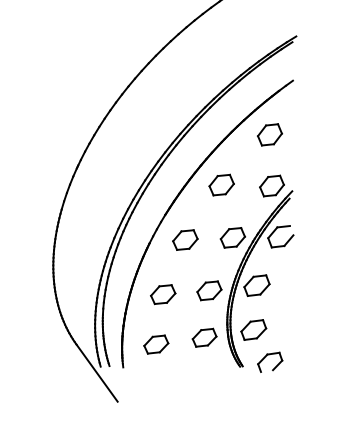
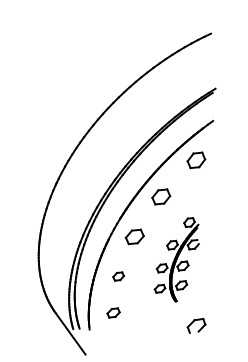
part: (242, 271) -> (176, 259), size x0.6
part: (162, 294) -> (118, 276), size x0.6
part: (156, 343) -> (113, 312), size x0.7

